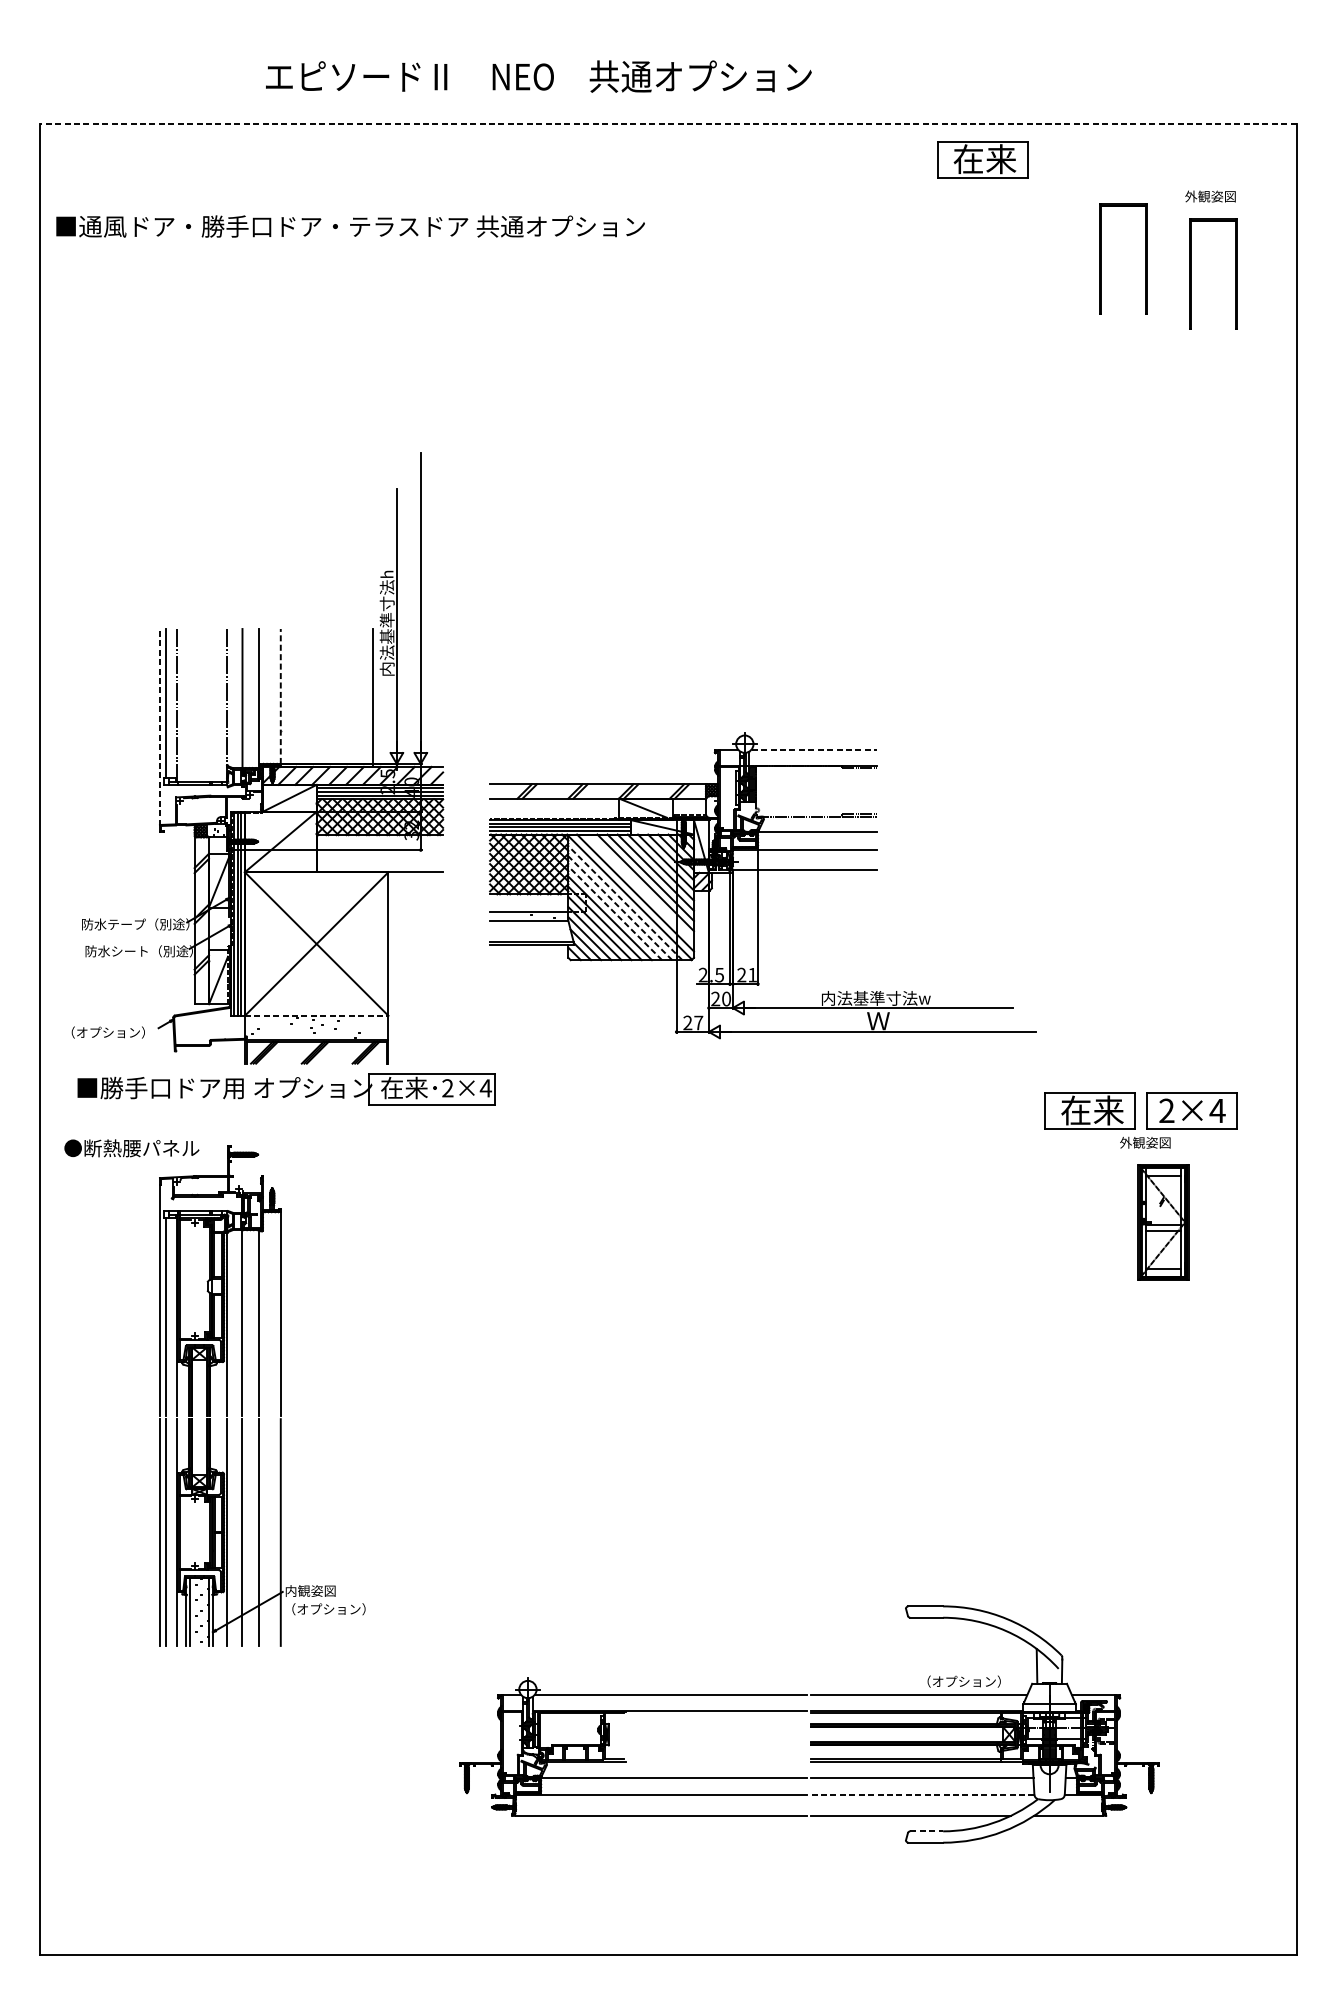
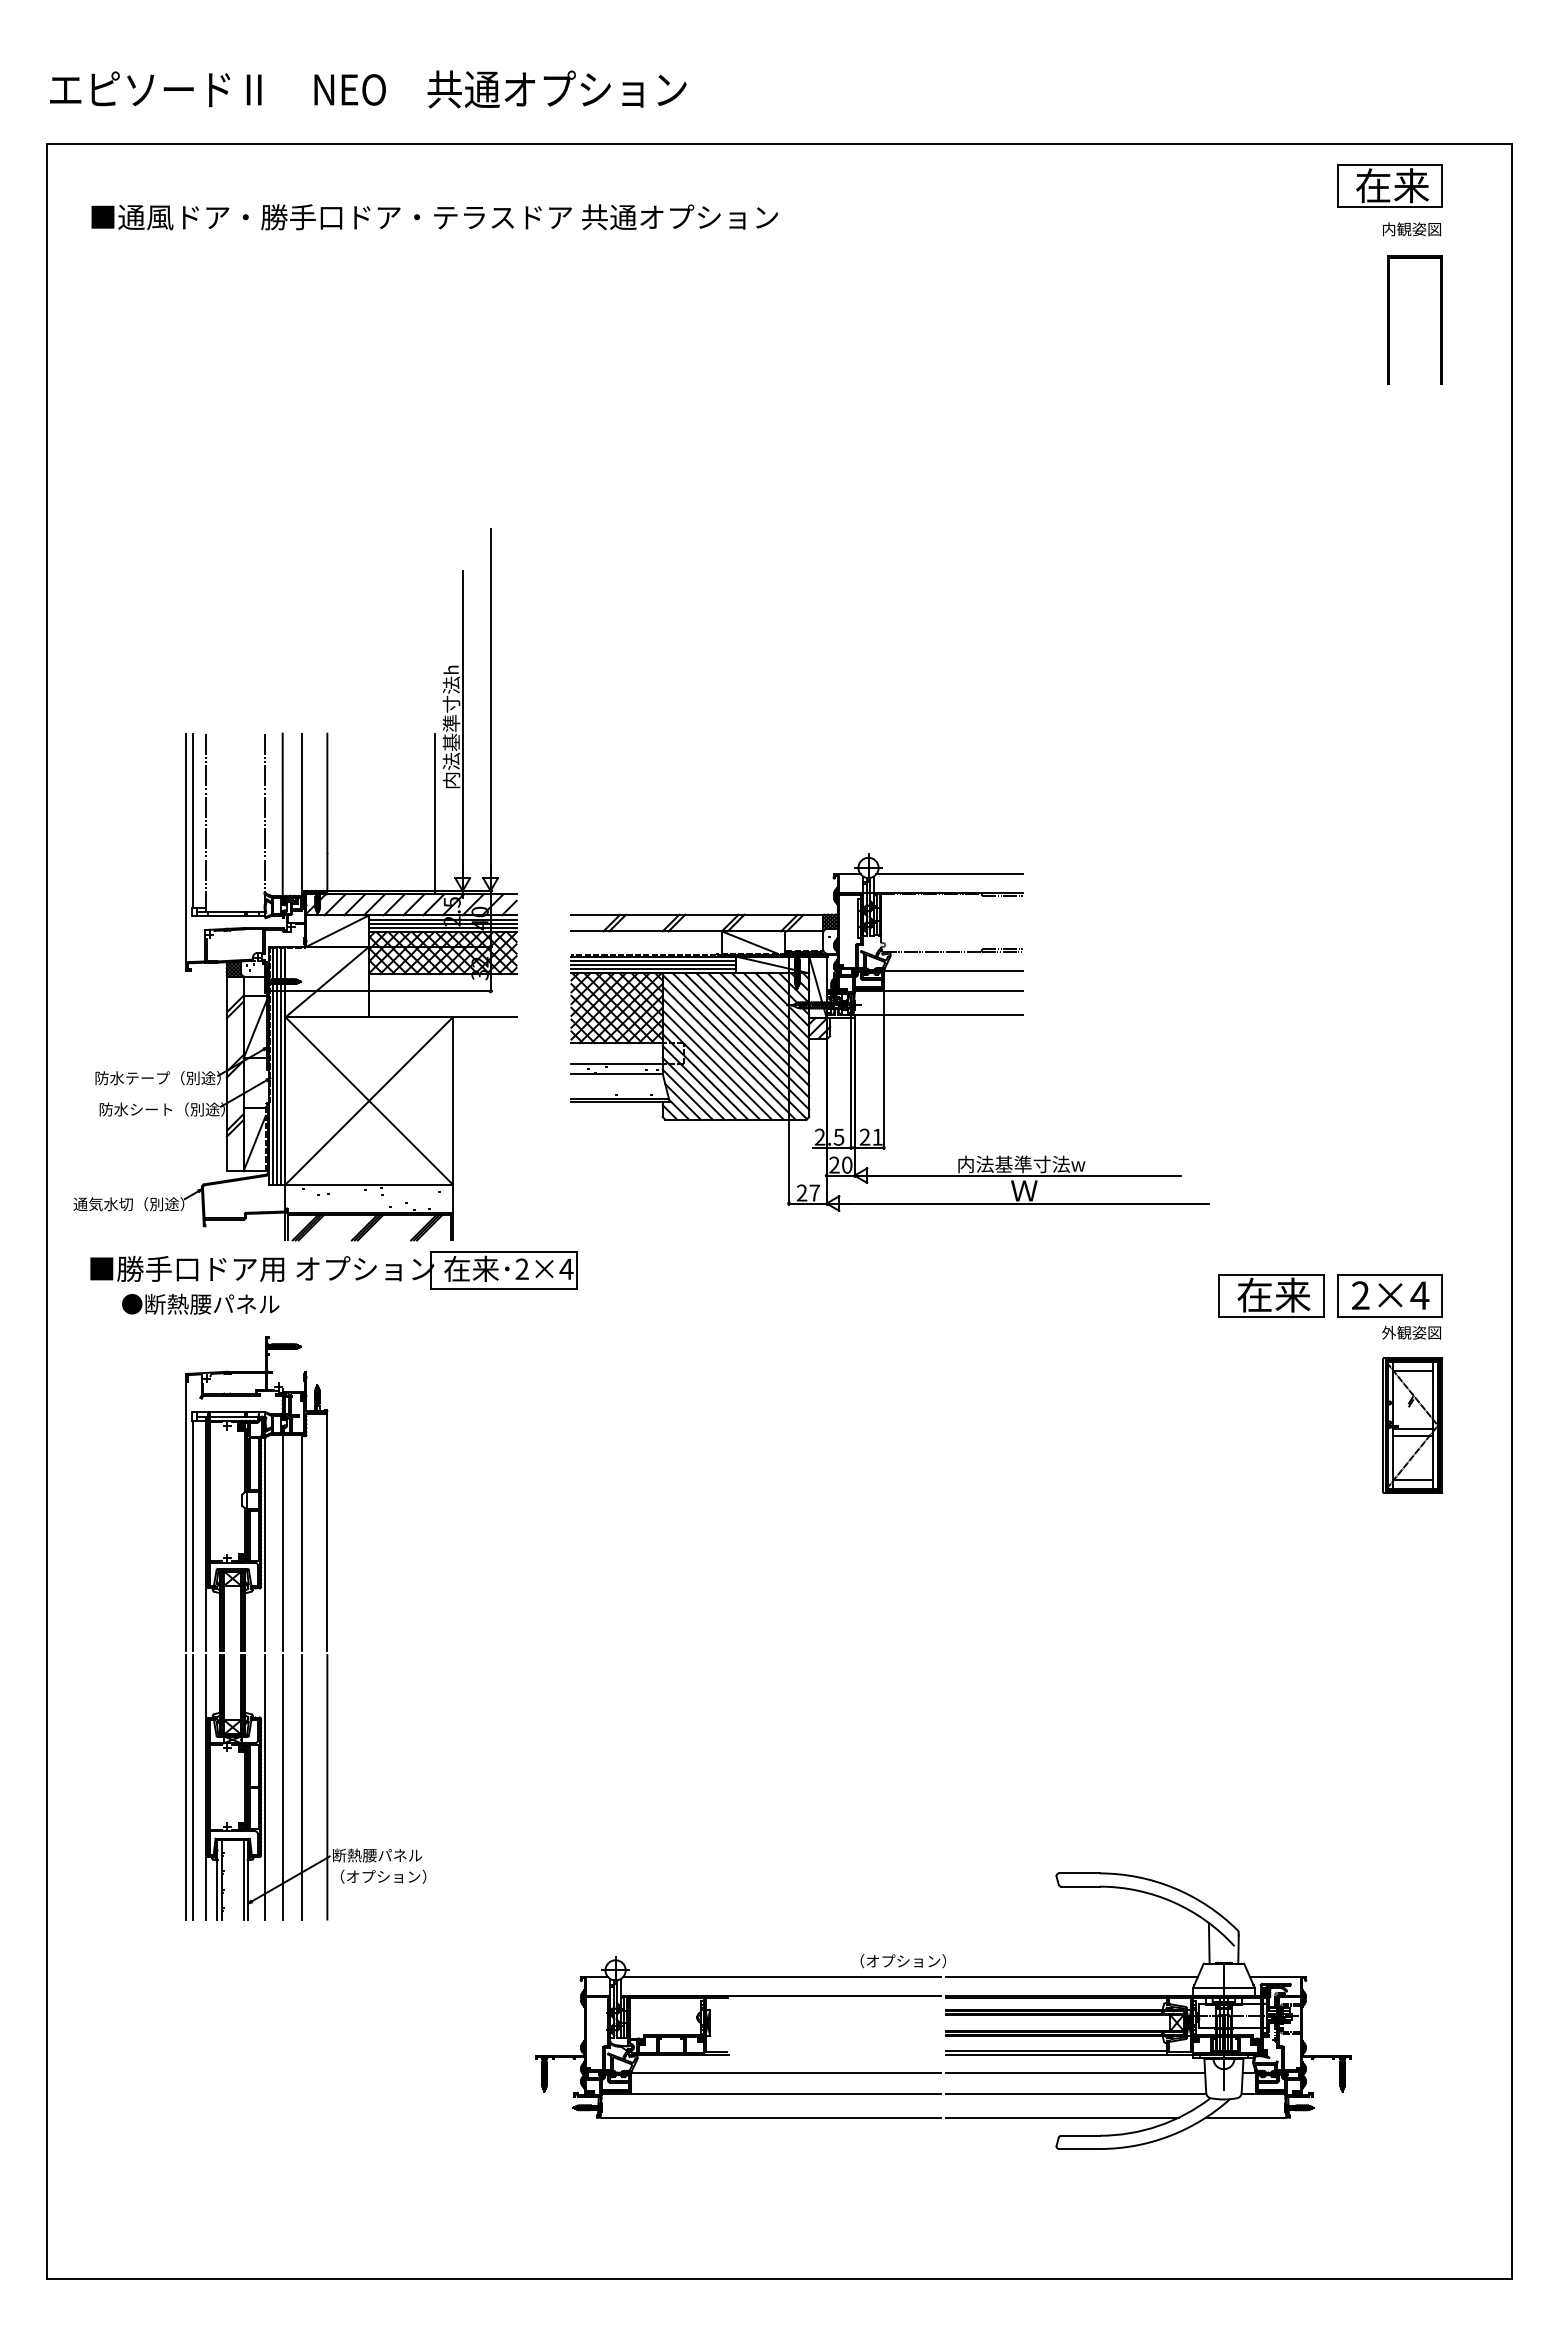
text: (539, 76) -> (368, 89), moved
line: (668, 123) -> (779, 144), dashed -> solid
part: (982, 159) -> (1389, 185), moved
text: (1191, 196) -> (1389, 229), 外観姿図 -> 内観姿図
text: (350, 226) -> (434, 217), moved
part: (1101, 258) -> (1284, 301), removed
line: (280, 696) -> (327, 812), dashed -> solid
line: (160, 727) -> (186, 848), dashed -> solid
line: (815, 749) -> (950, 874), dashed -> solid
line: (640, 887) -> (746, 1035), added
line: (624, 902) -> (728, 1052), dashed -> solid
line: (620, 908) -> (723, 1059), dashed -> solid
line: (615, 912) -> (717, 1064), dashed -> solid
line: (316, 1015) -> (369, 1184), dashed -> solid
text: (110, 1032) -> (128, 1204), （オプション） -> 通気水切（別途）
text: (1145, 1142) -> (1411, 1332), moved
text: (131, 1147) -> (200, 1303), moved
part: (1163, 1222) -> (1412, 1425), moved
text: (323, 1591) -> (377, 1855), 内観姿図 -> 断熱腰パネル
text: (963, 1681) -> (902, 1961), moved
line: (922, 1795) -> (1075, 2093), dashed -> solid
line: (927, 1831) -> (1081, 2135), dashed -> solid

